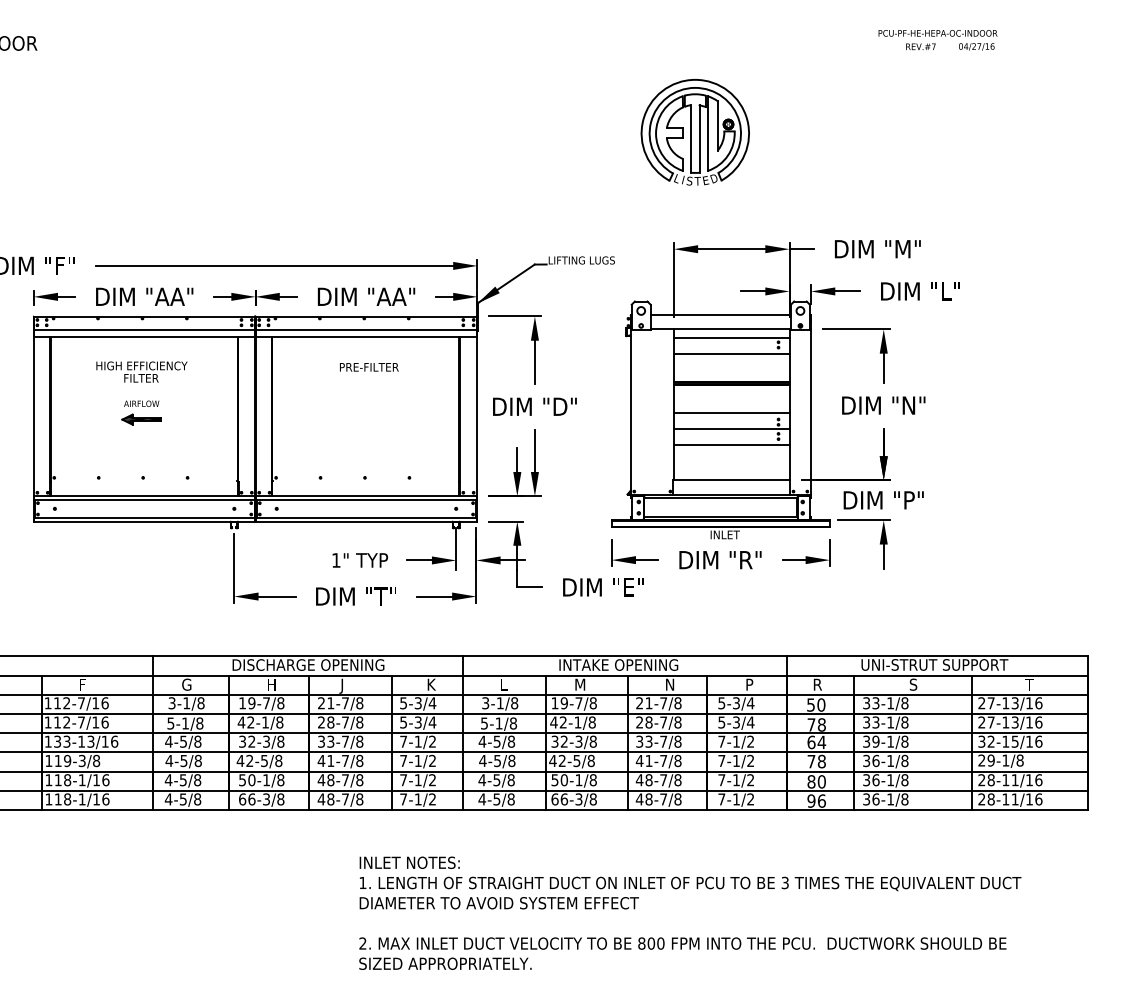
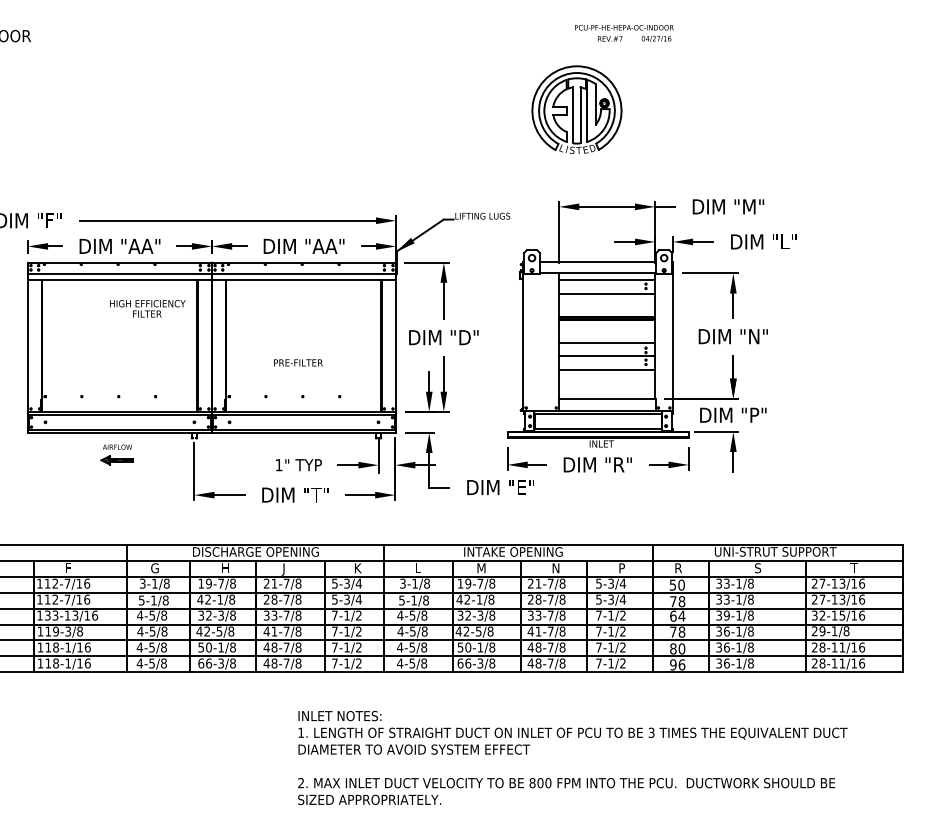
text: (938, 40) -> (624, 33), moved
text: (369, 366) -> (298, 362), moved
text: (141, 371) -> (147, 308), moved
part: (140, 412) -> (116, 454), moved

